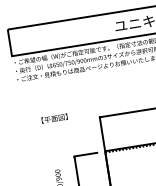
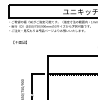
text: (53, 118) -> (19, 42), moved

